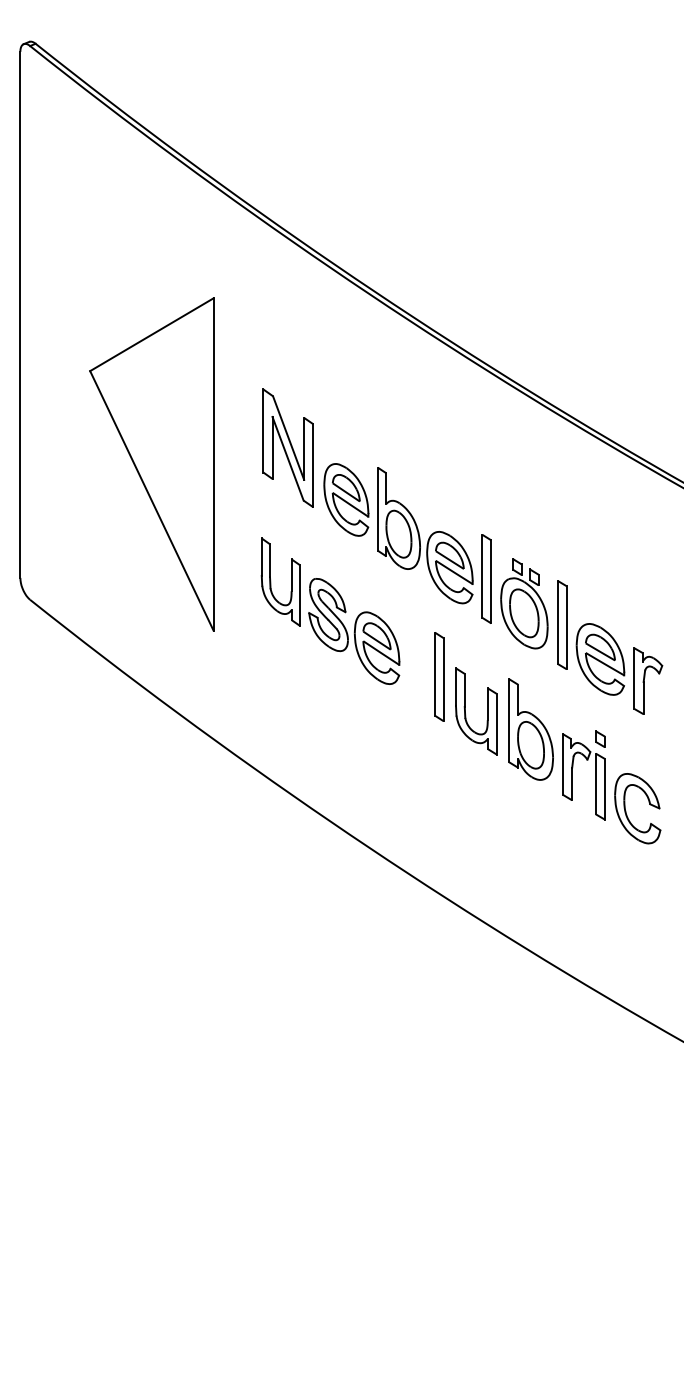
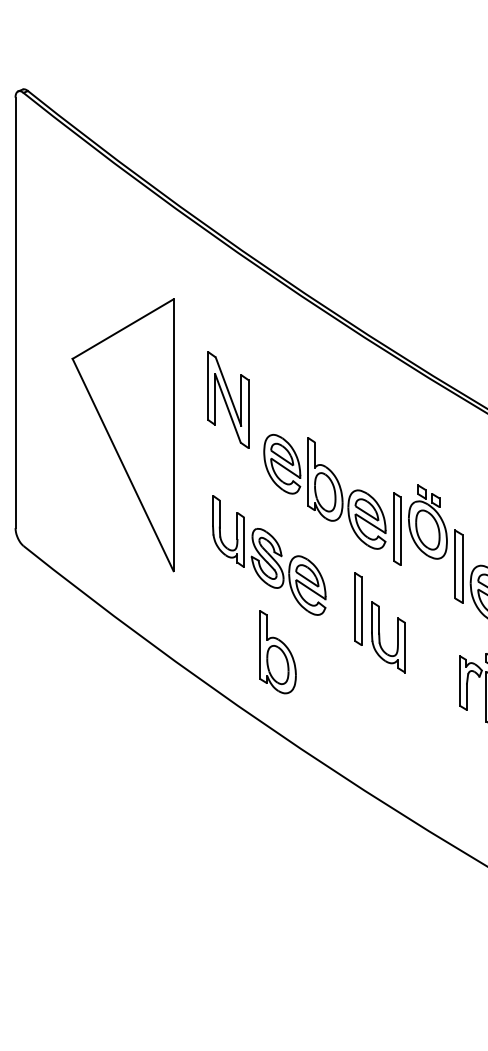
part: (287, 447) -> (227, 399), moved
part: (524, 603) -> (428, 522), moved
part: (530, 729) -> (277, 652), moved

